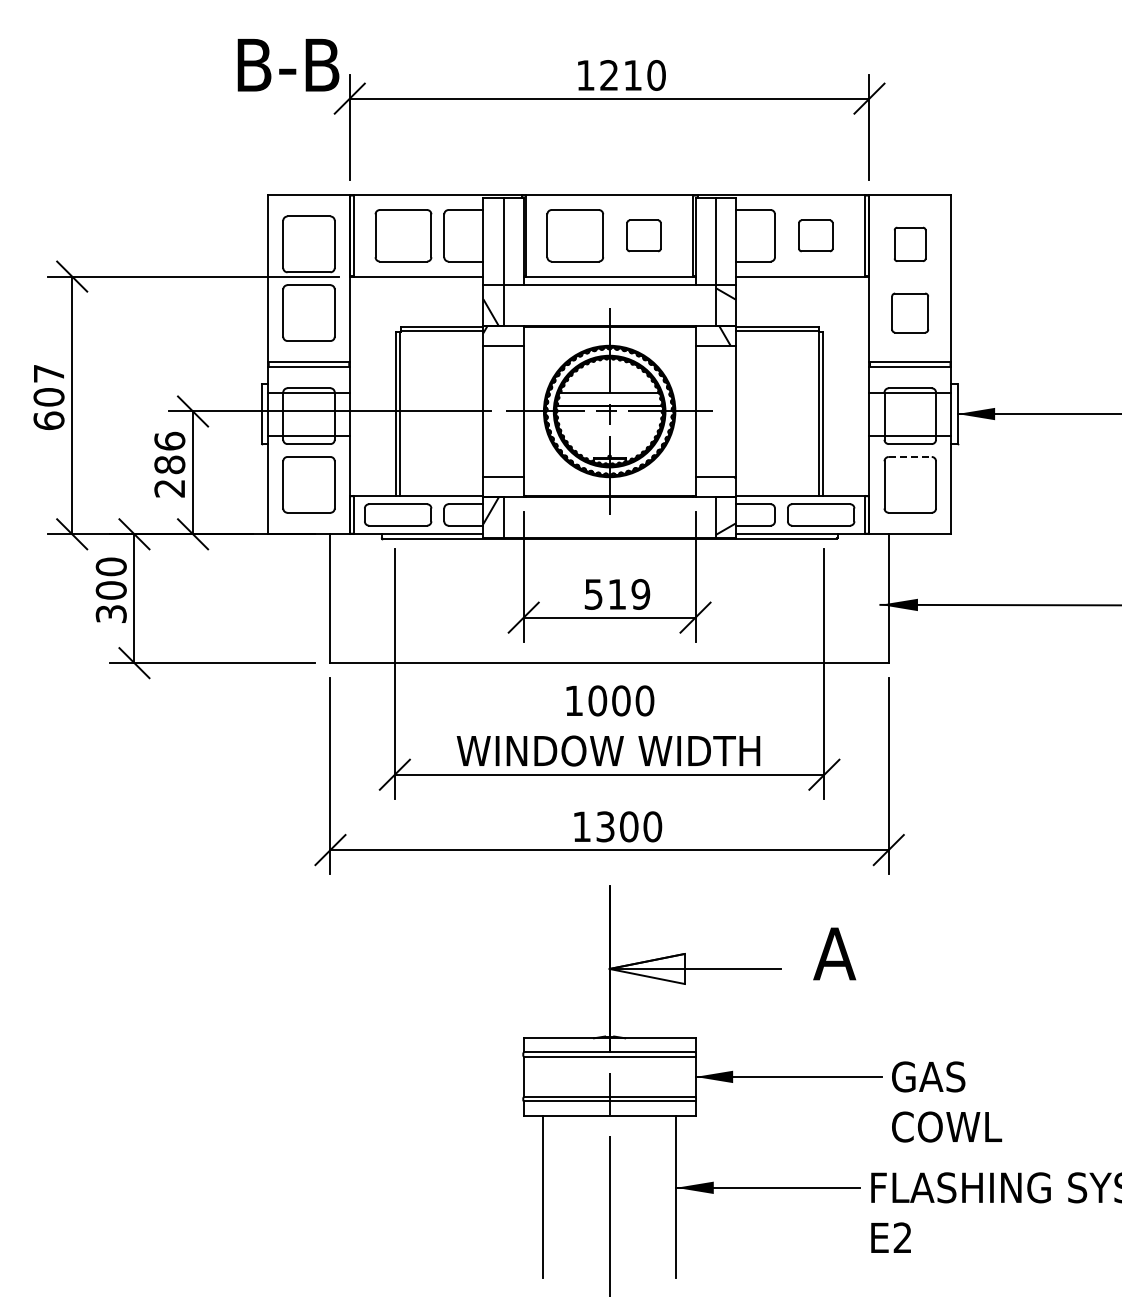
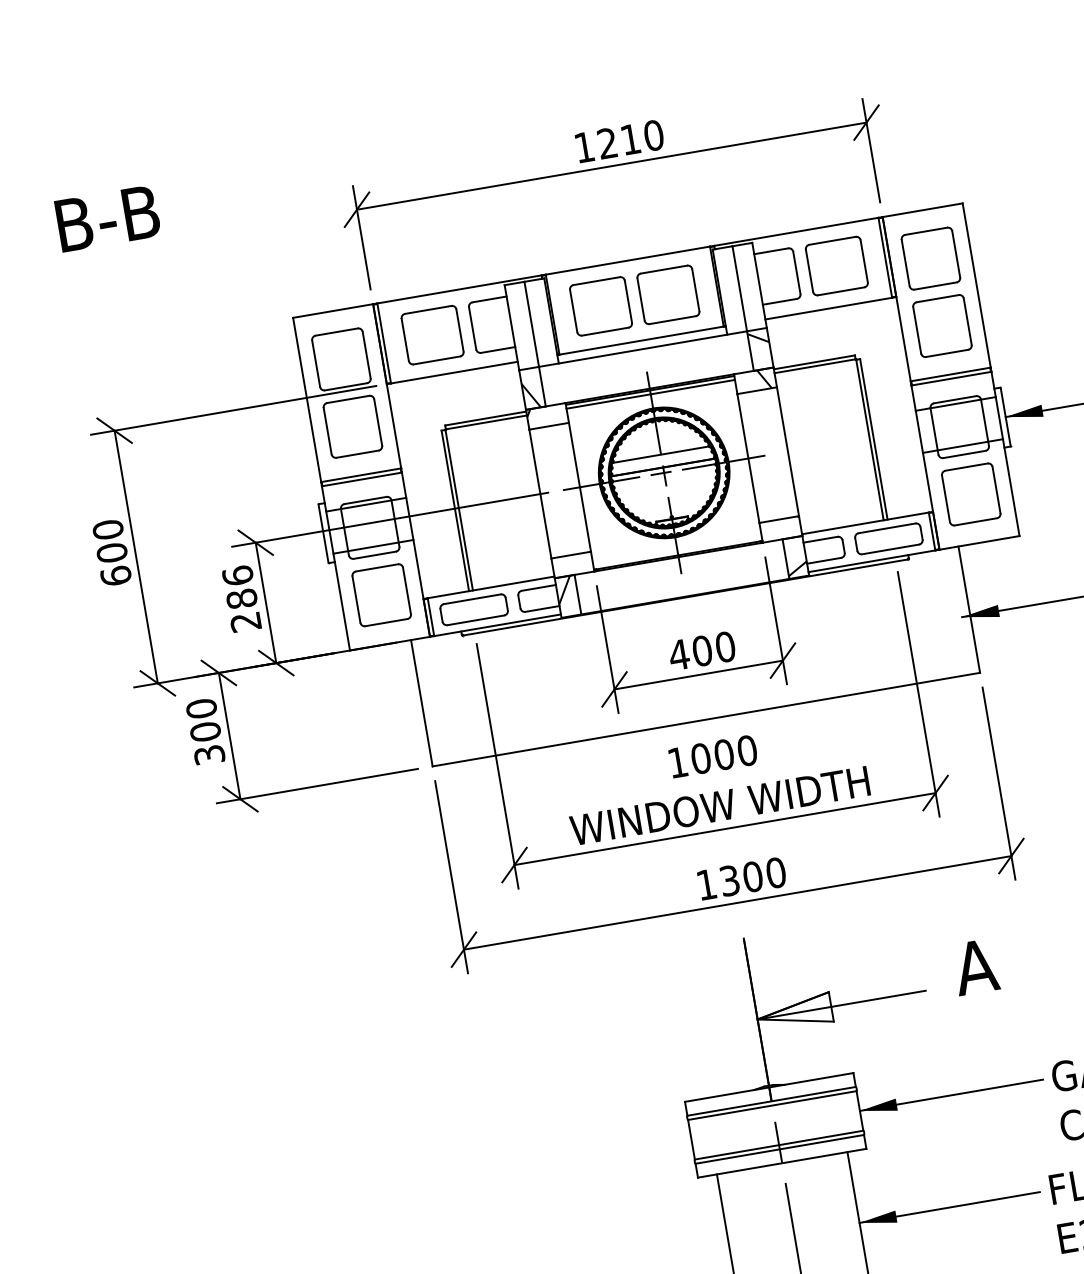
text: (288, 65) -> (107, 218), moved
part: (643, 235) -> (667, 294), size x1.67
part: (815, 235) -> (836, 265), size x1.67
part: (909, 244) -> (930, 258), size x1.67
part: (909, 312) -> (941, 325), size x1.43
line: (609, 331) -> (650, 394), added
text: (48, 373) -> (107, 529), 607 -> 600
line: (910, 456) -> (966, 466), dashed -> solid
text: (616, 593) -> (701, 650), 519 -> 400

